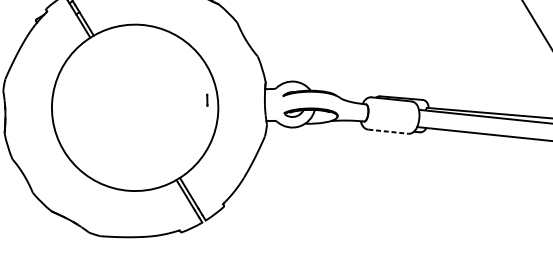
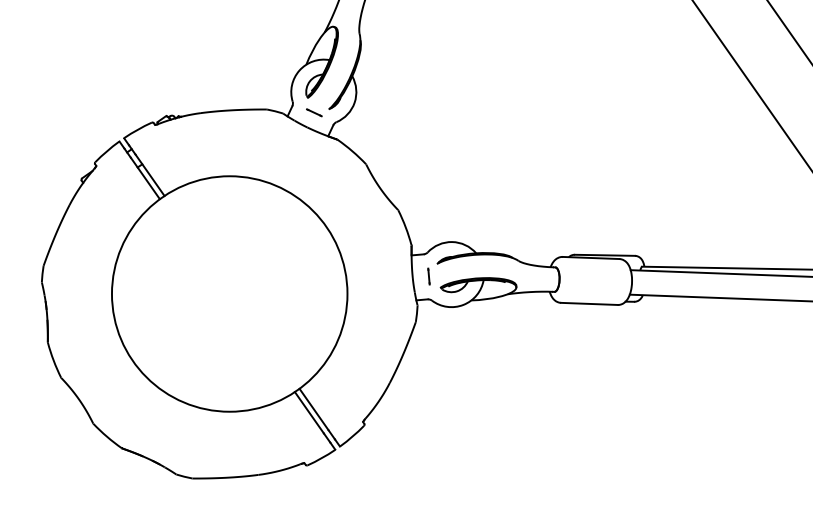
line: (207, 100) -> (428, 276), moved
line: (388, 131) -> (589, 303), dashed -> solid

